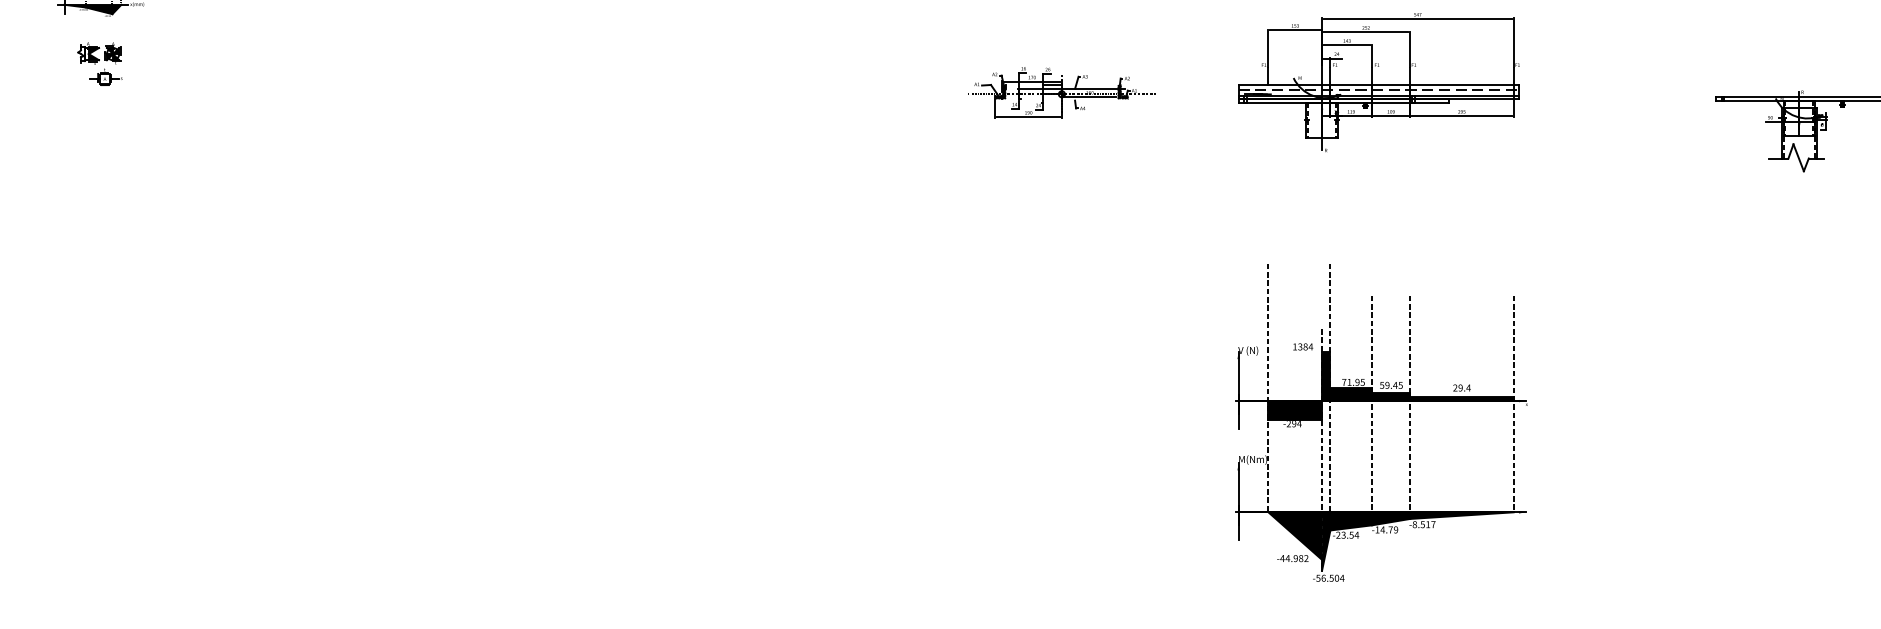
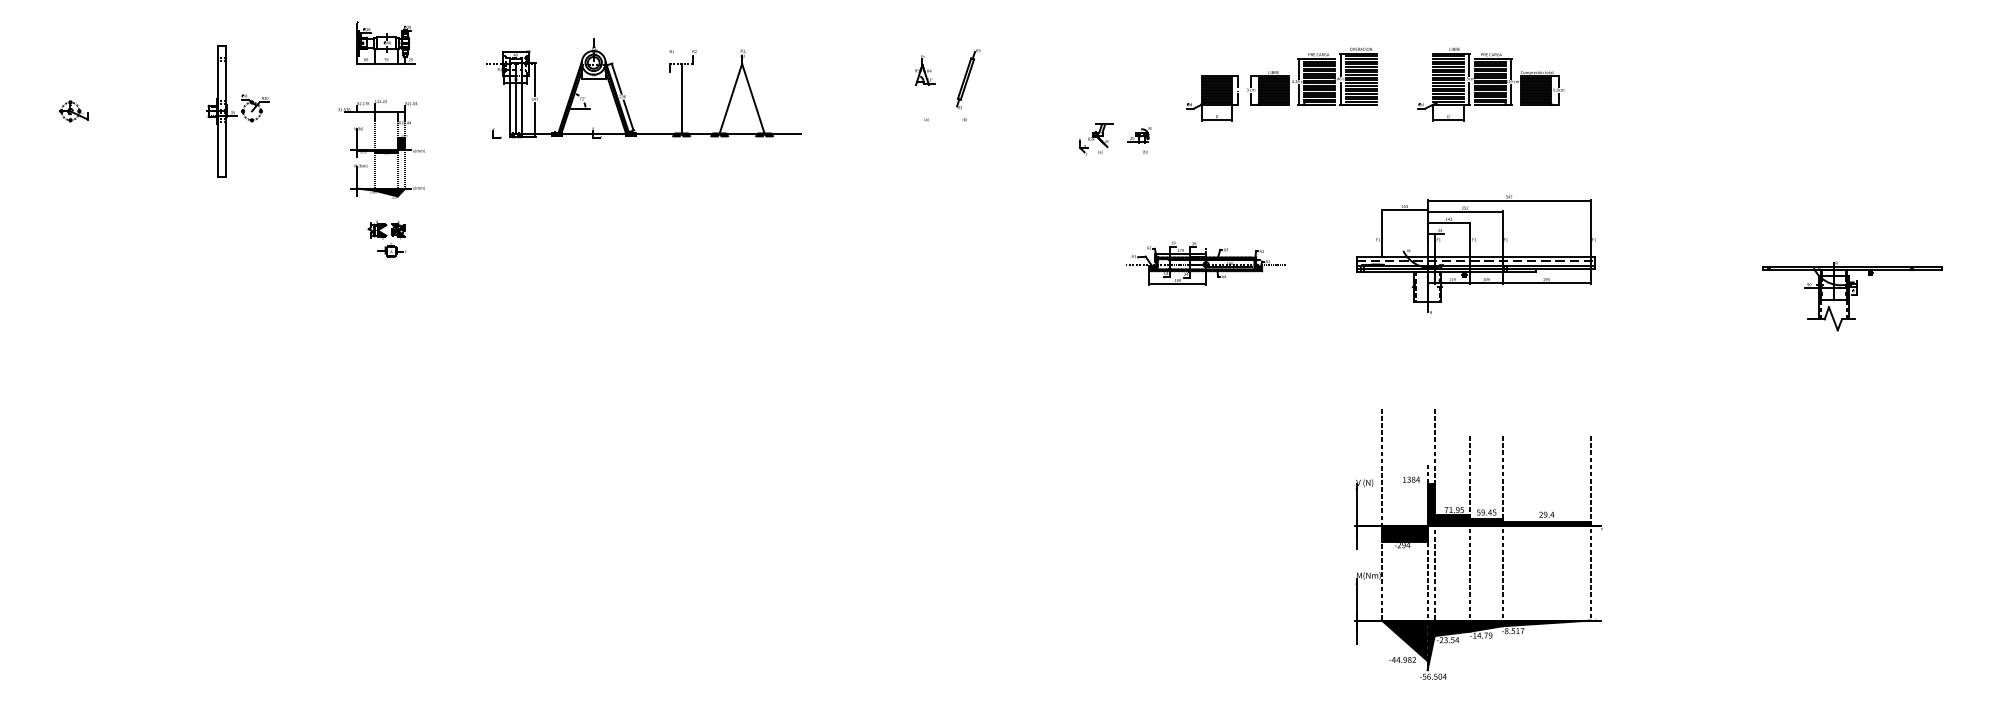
hatch: (1061, 85) -> (1205, 257), added
hatch: (1061, 99) -> (1205, 269), added

